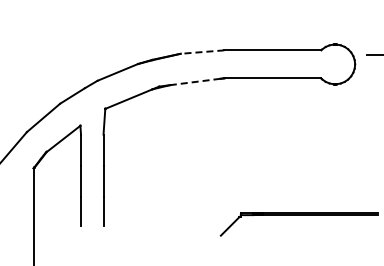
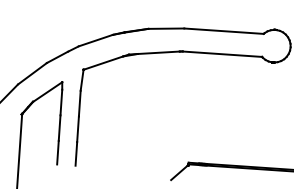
line: (202, 52) -> (166, 29), dashed -> solid
line: (195, 81) -> (158, 52), dashed -> solid

